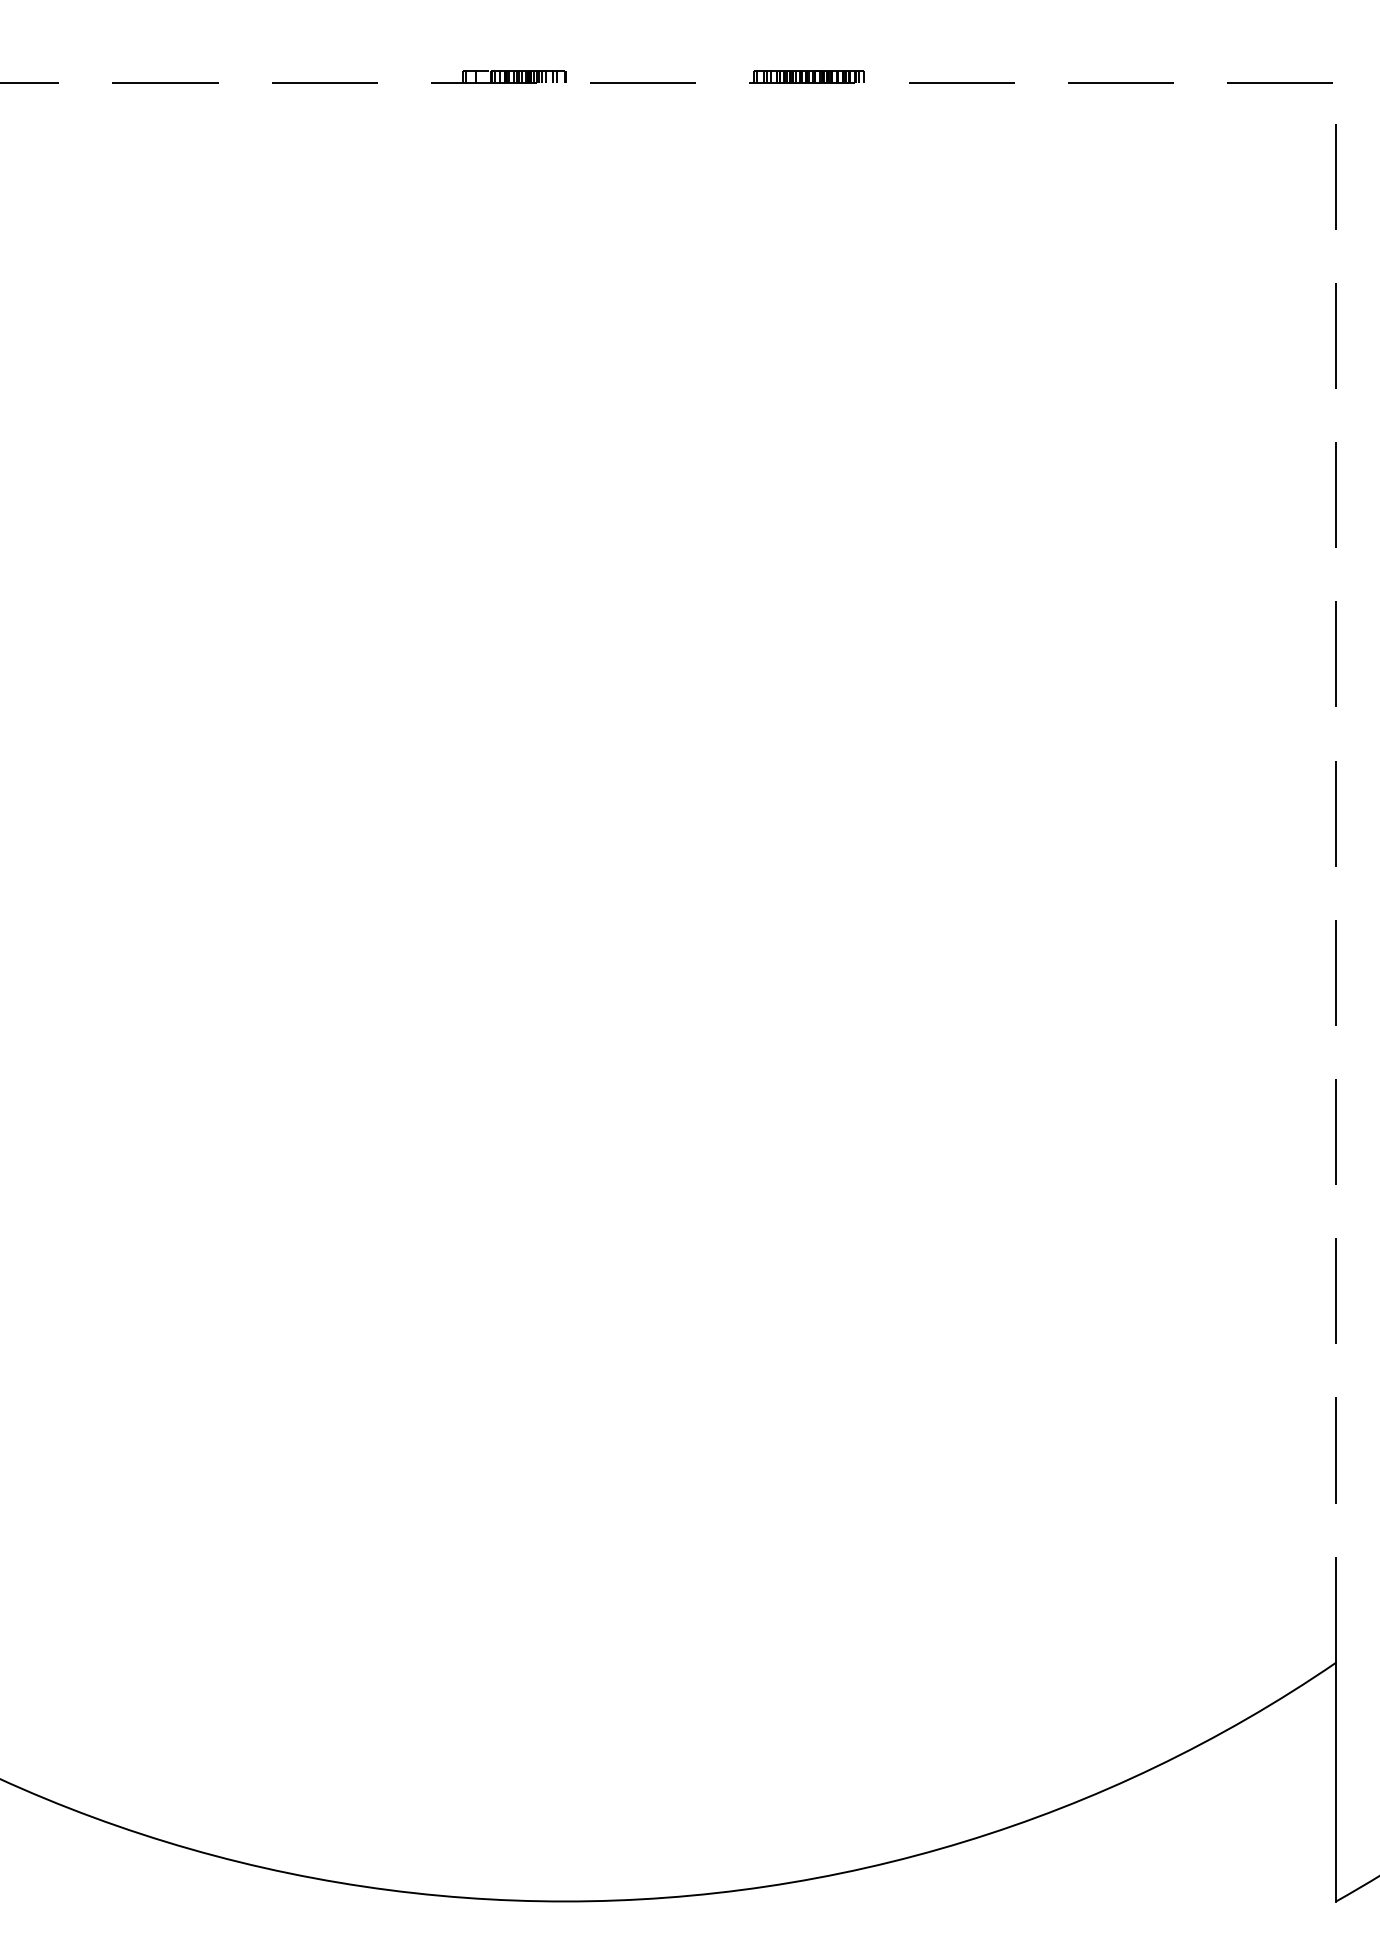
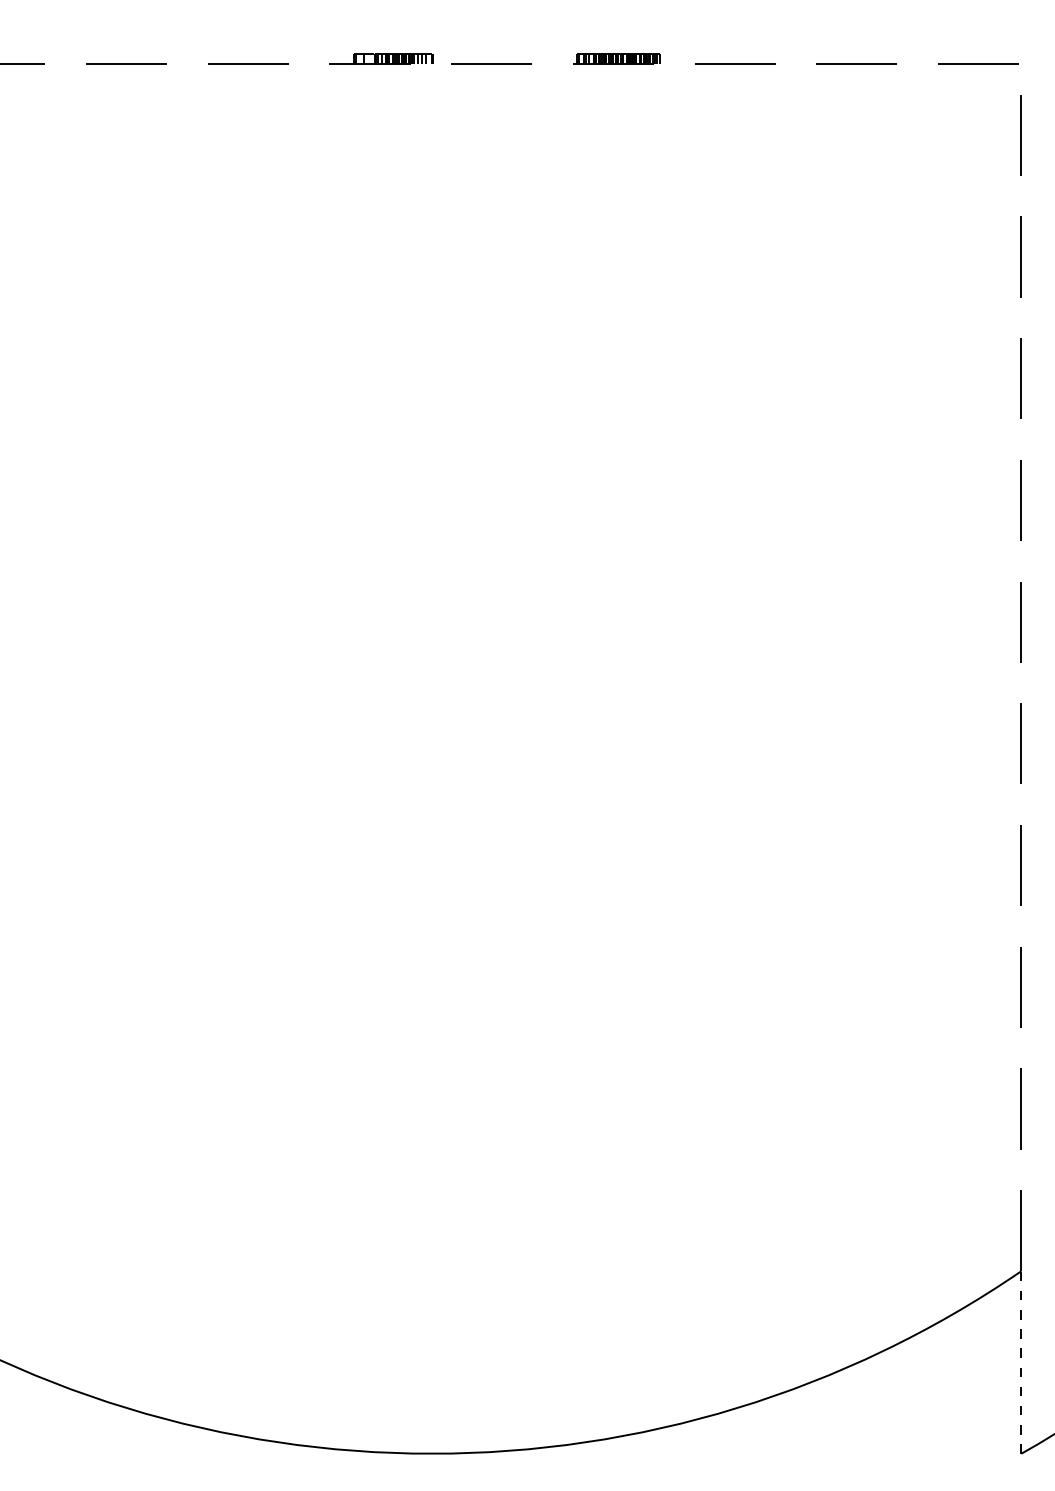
line: (1336, 1781) -> (1021, 1361), solid -> dashed

